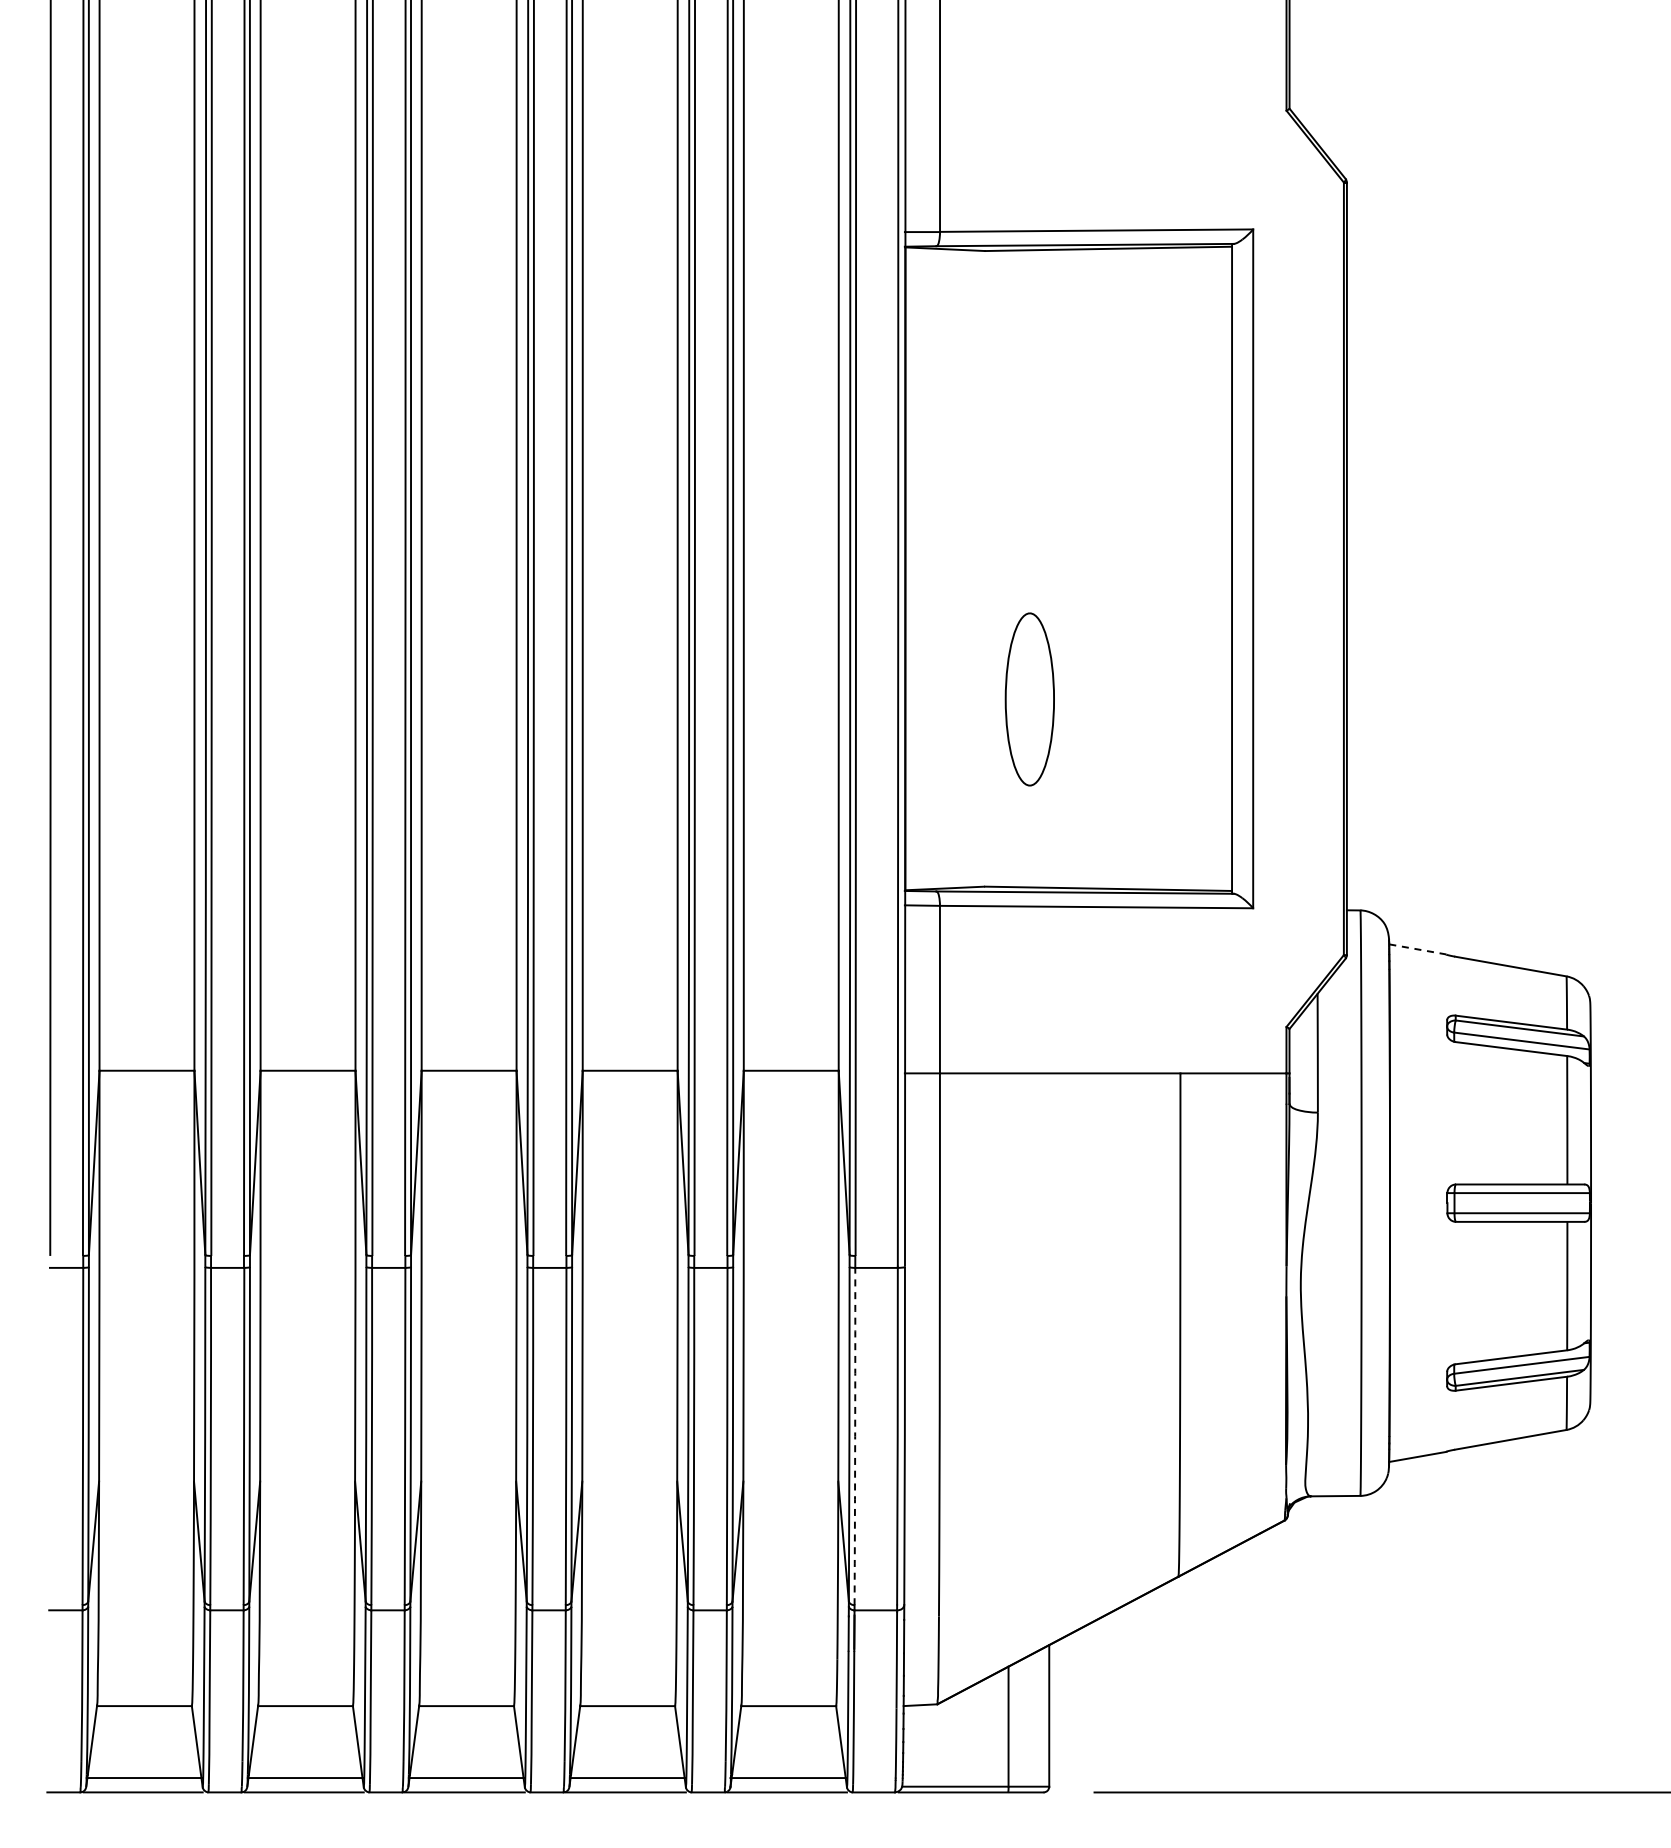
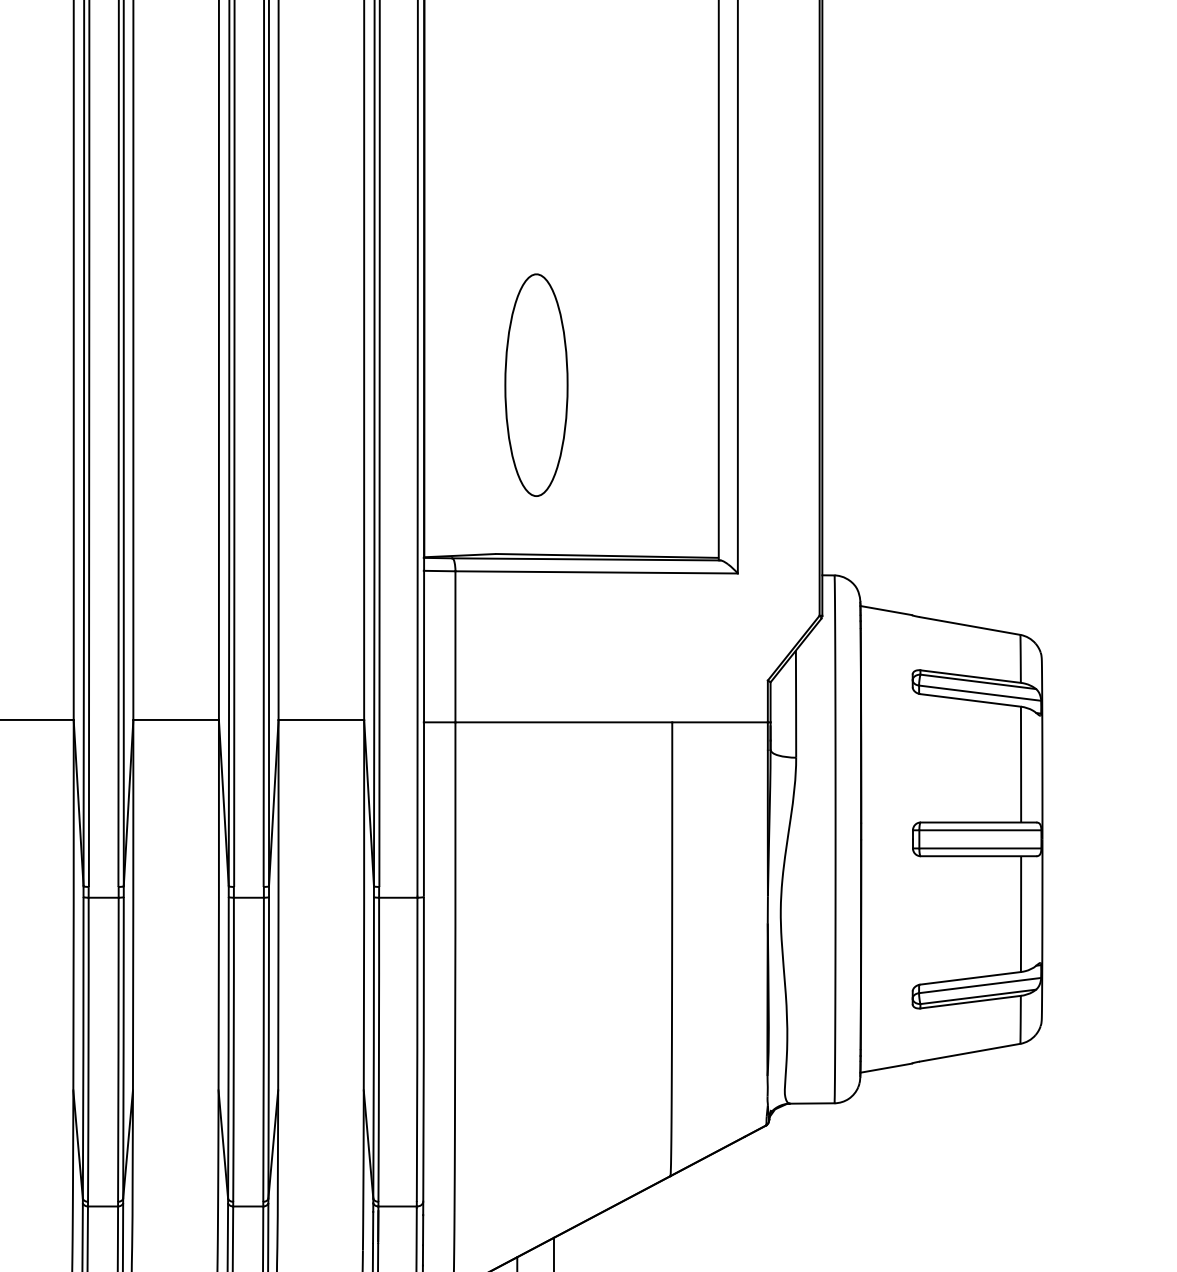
part: (1029, 699) -> (536, 385), size x1.43
line: (1417, 949) -> (885, 610), dashed -> solid
arc: (855, 1436) -> (379, 1049), dashed -> solid

